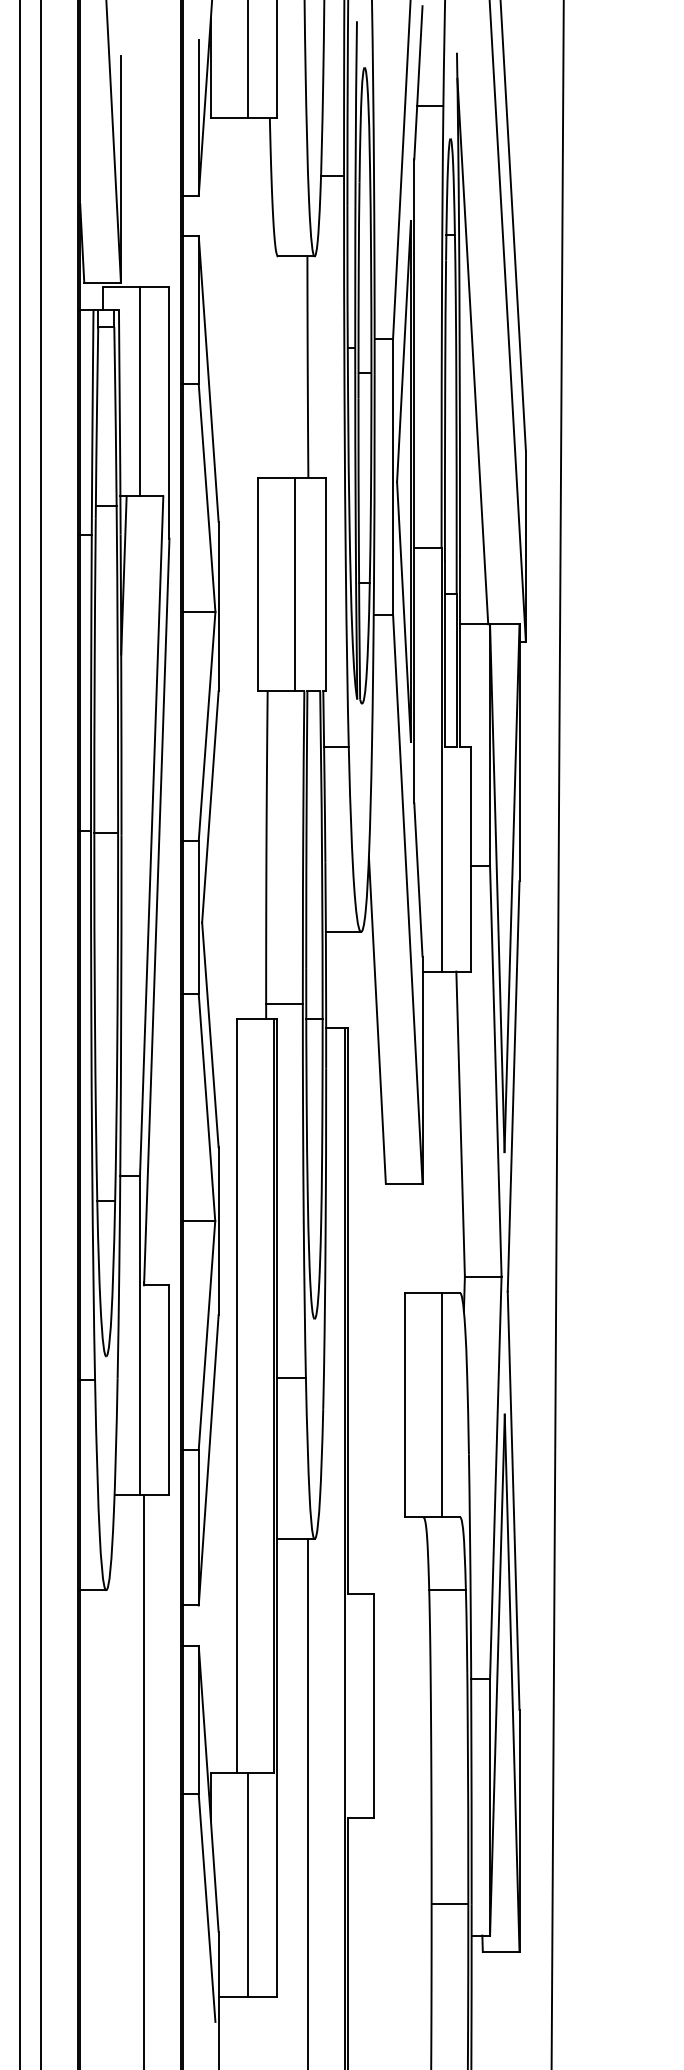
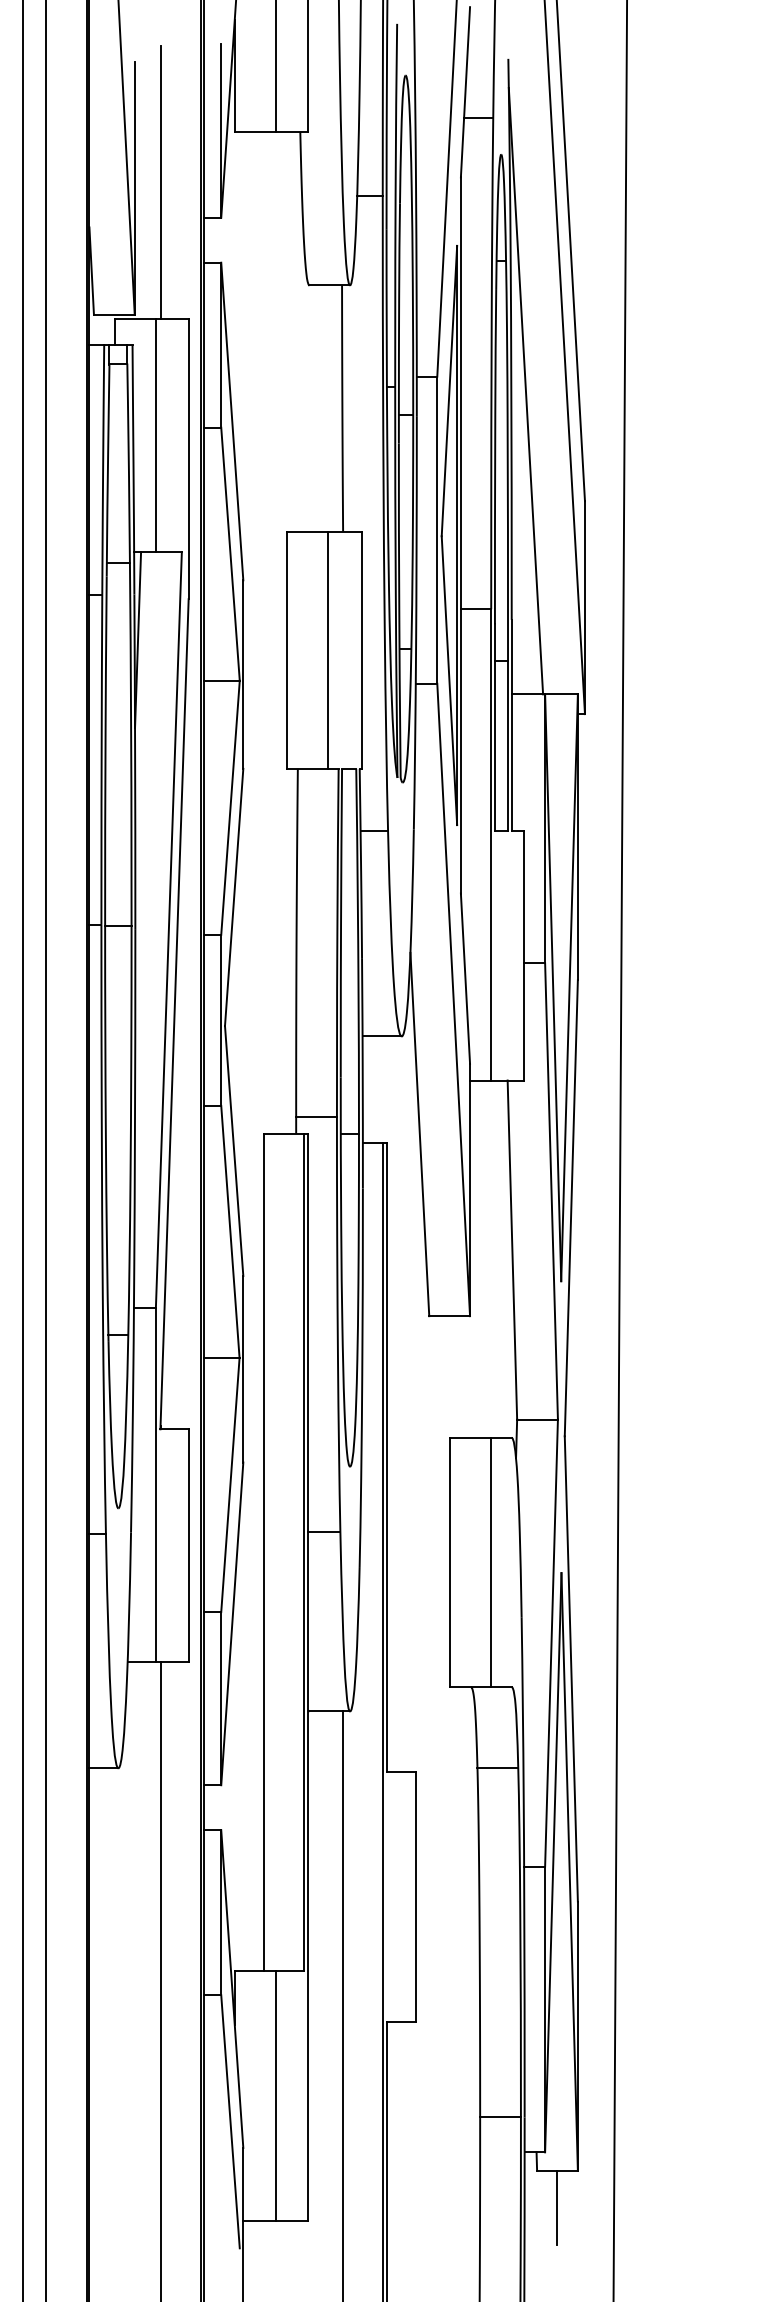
line: (144, 163) -> (160, 182), added
line: (500, 1985) -> (556, 2207), added

